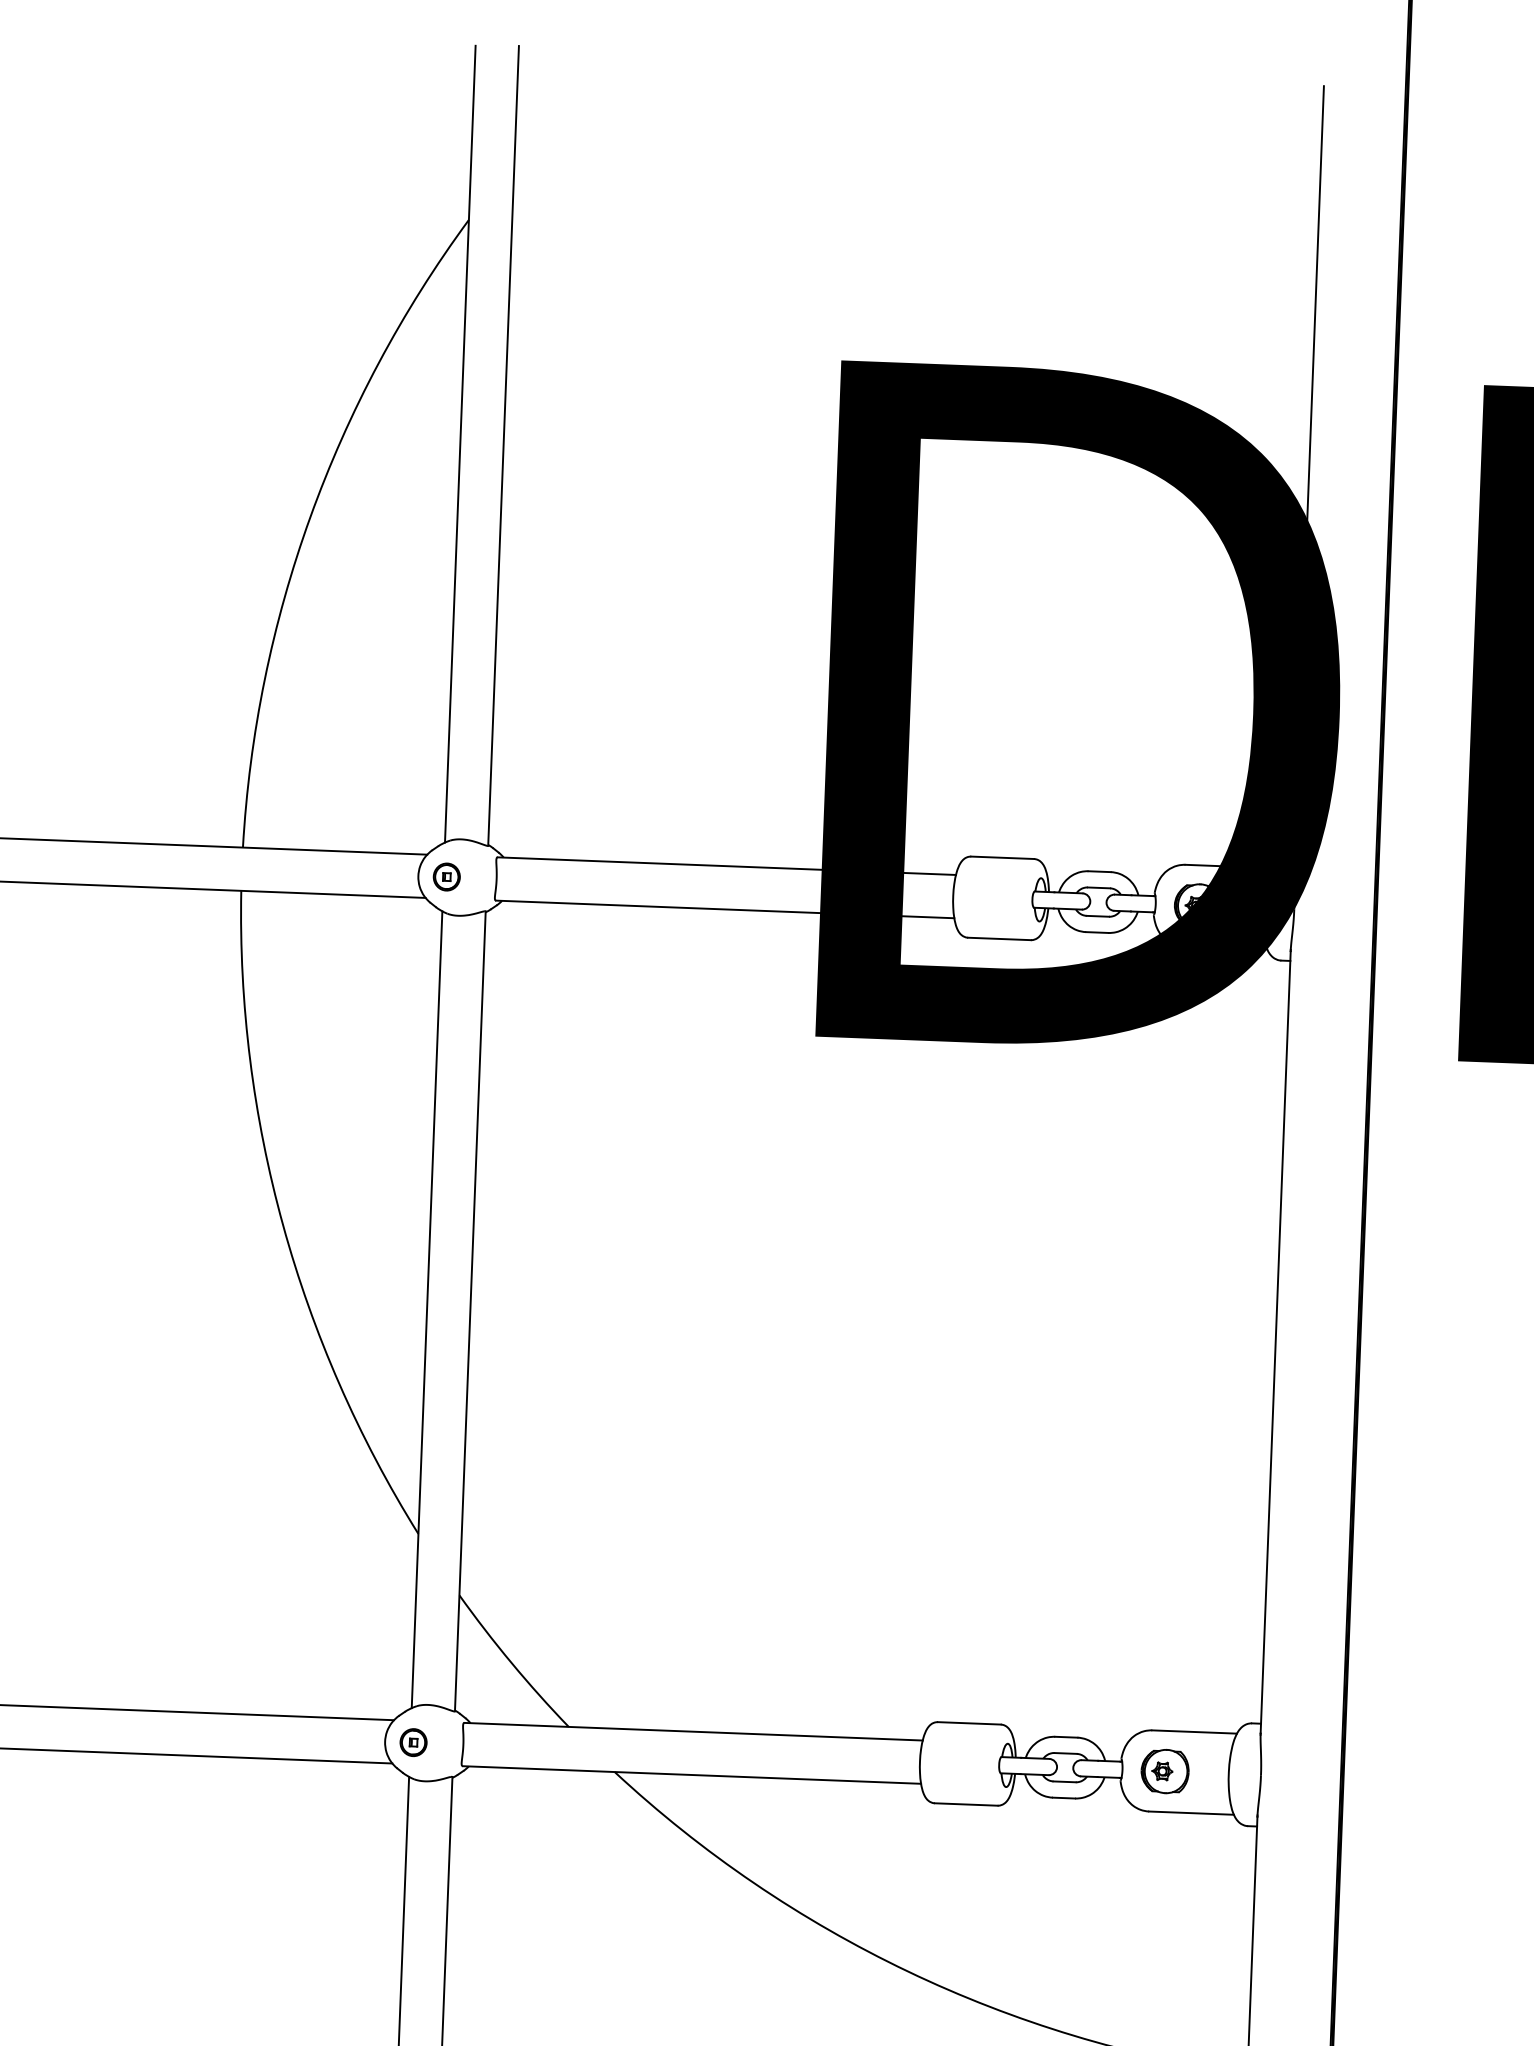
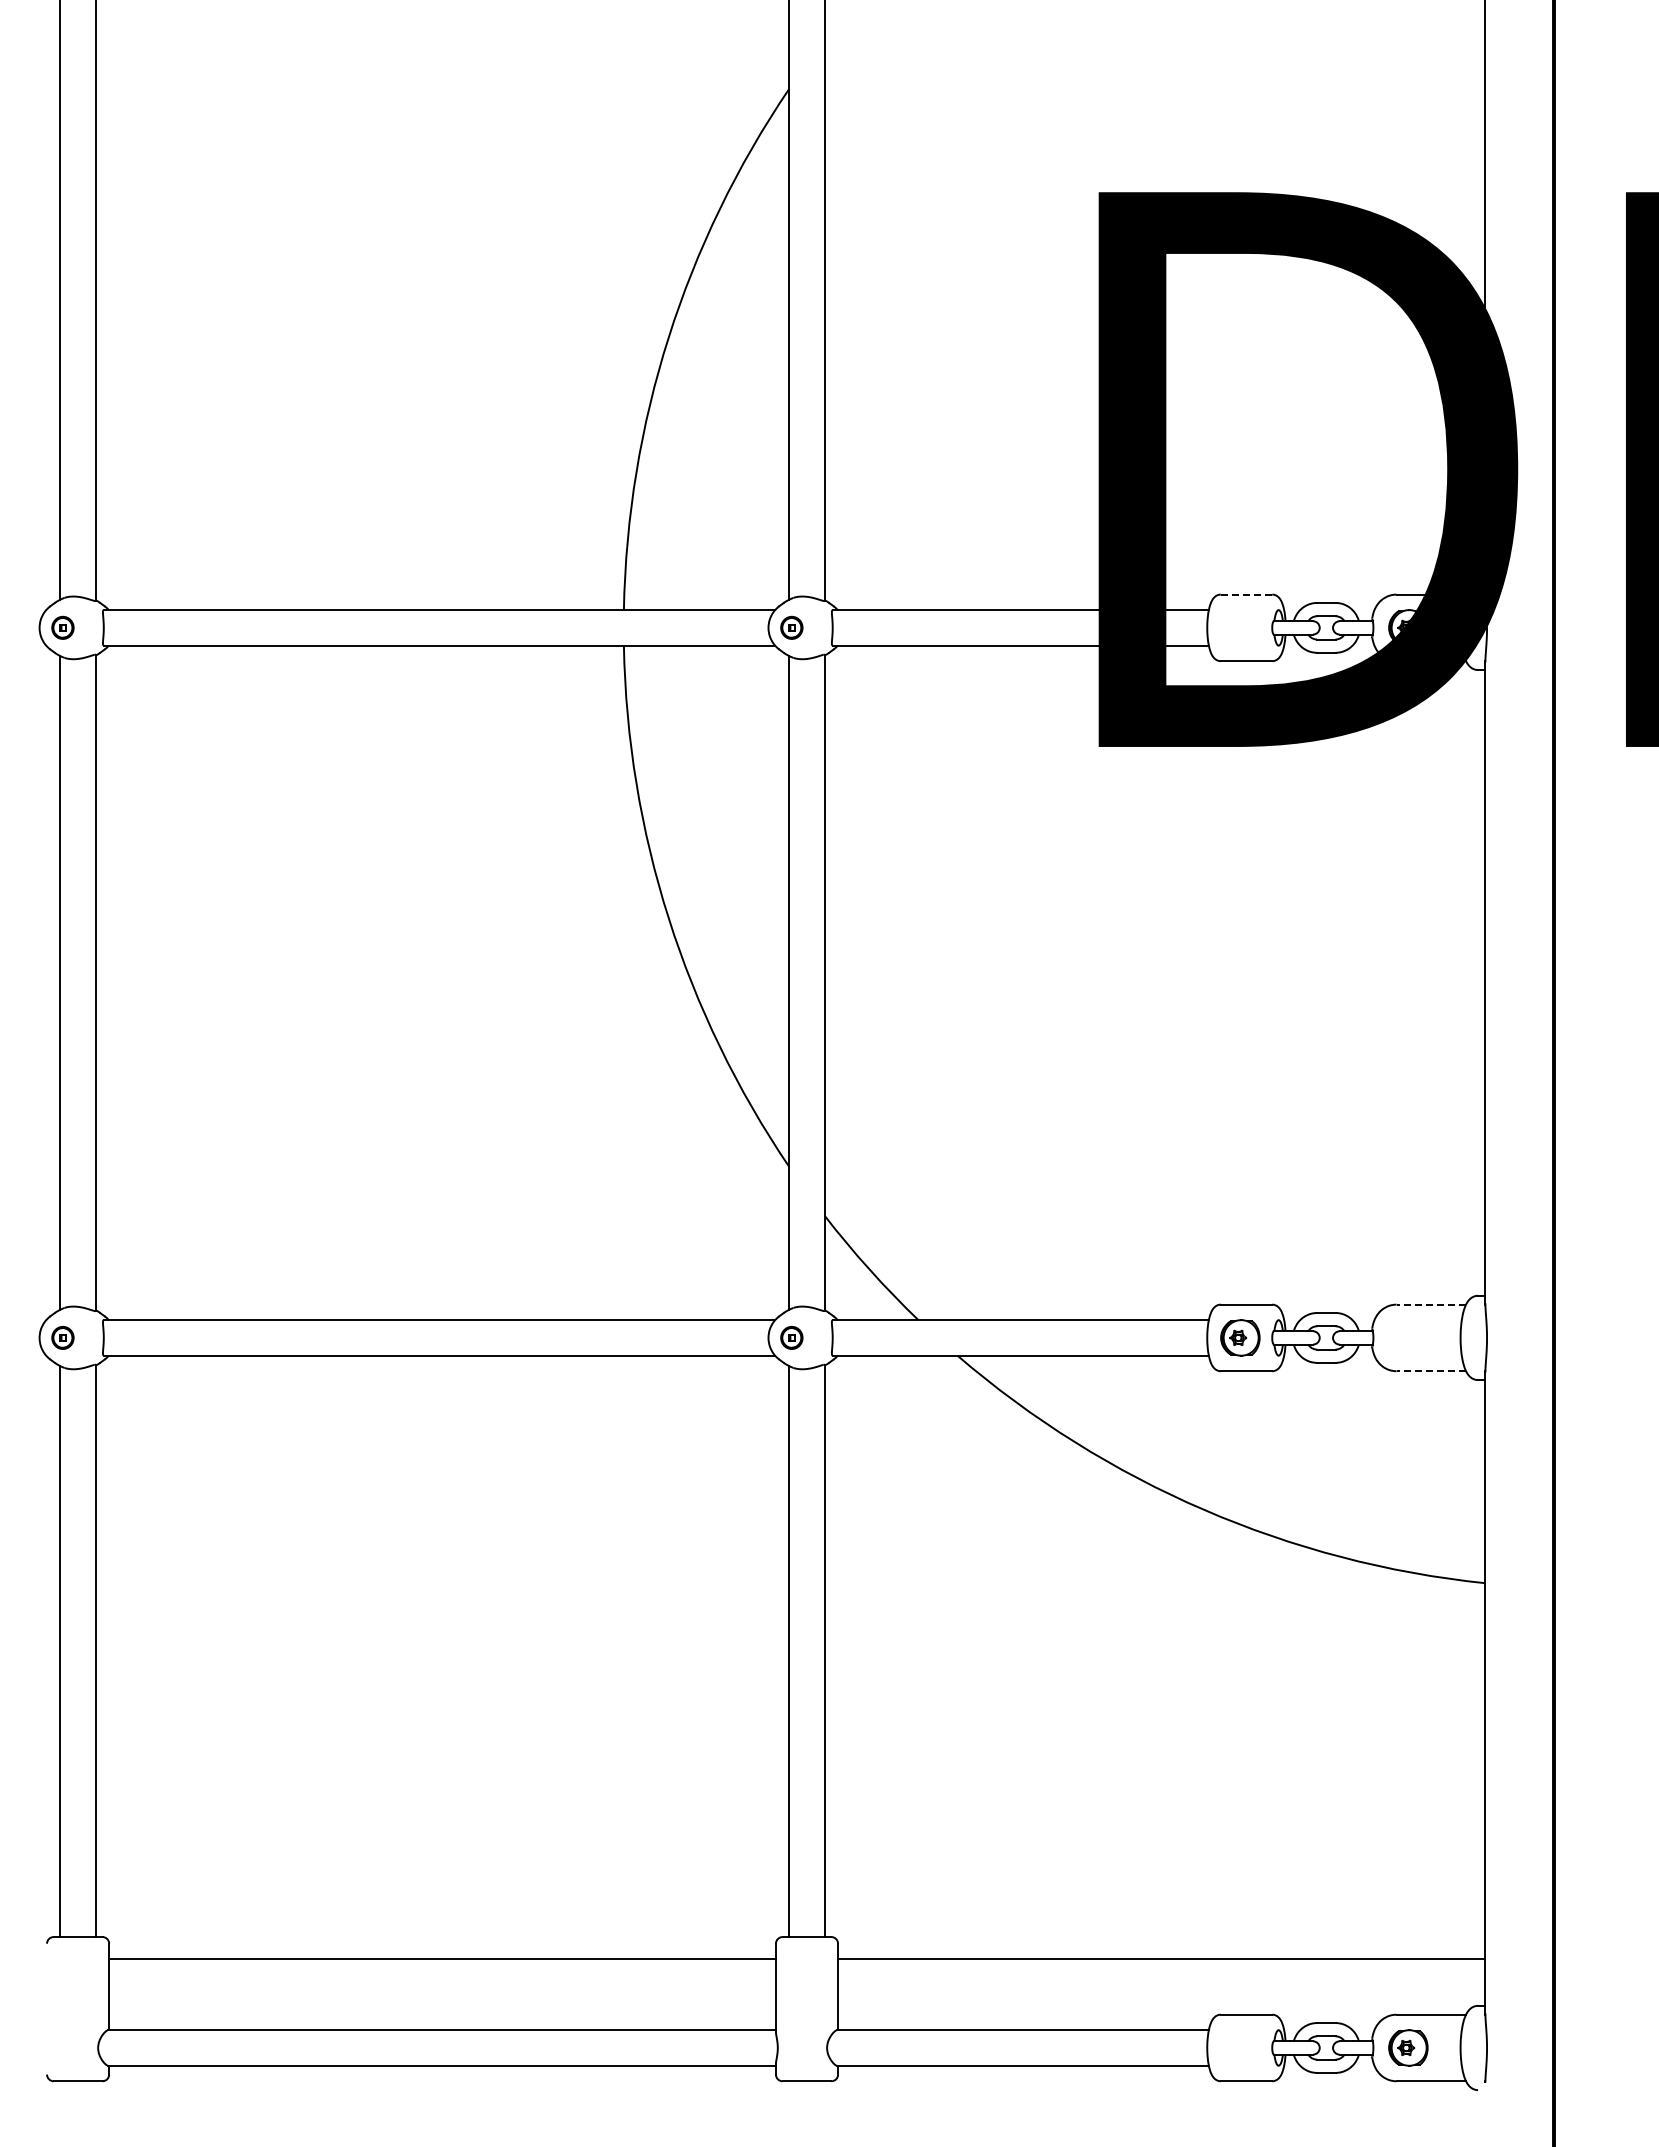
line: (1002, 857) -> (1246, 594), solid -> dashed
line: (1194, 1731) -> (1431, 1304), solid -> dashed
part: (1165, 1770) -> (1240, 1337), moved
line: (1191, 1813) -> (1431, 1371), solid -> dashed

